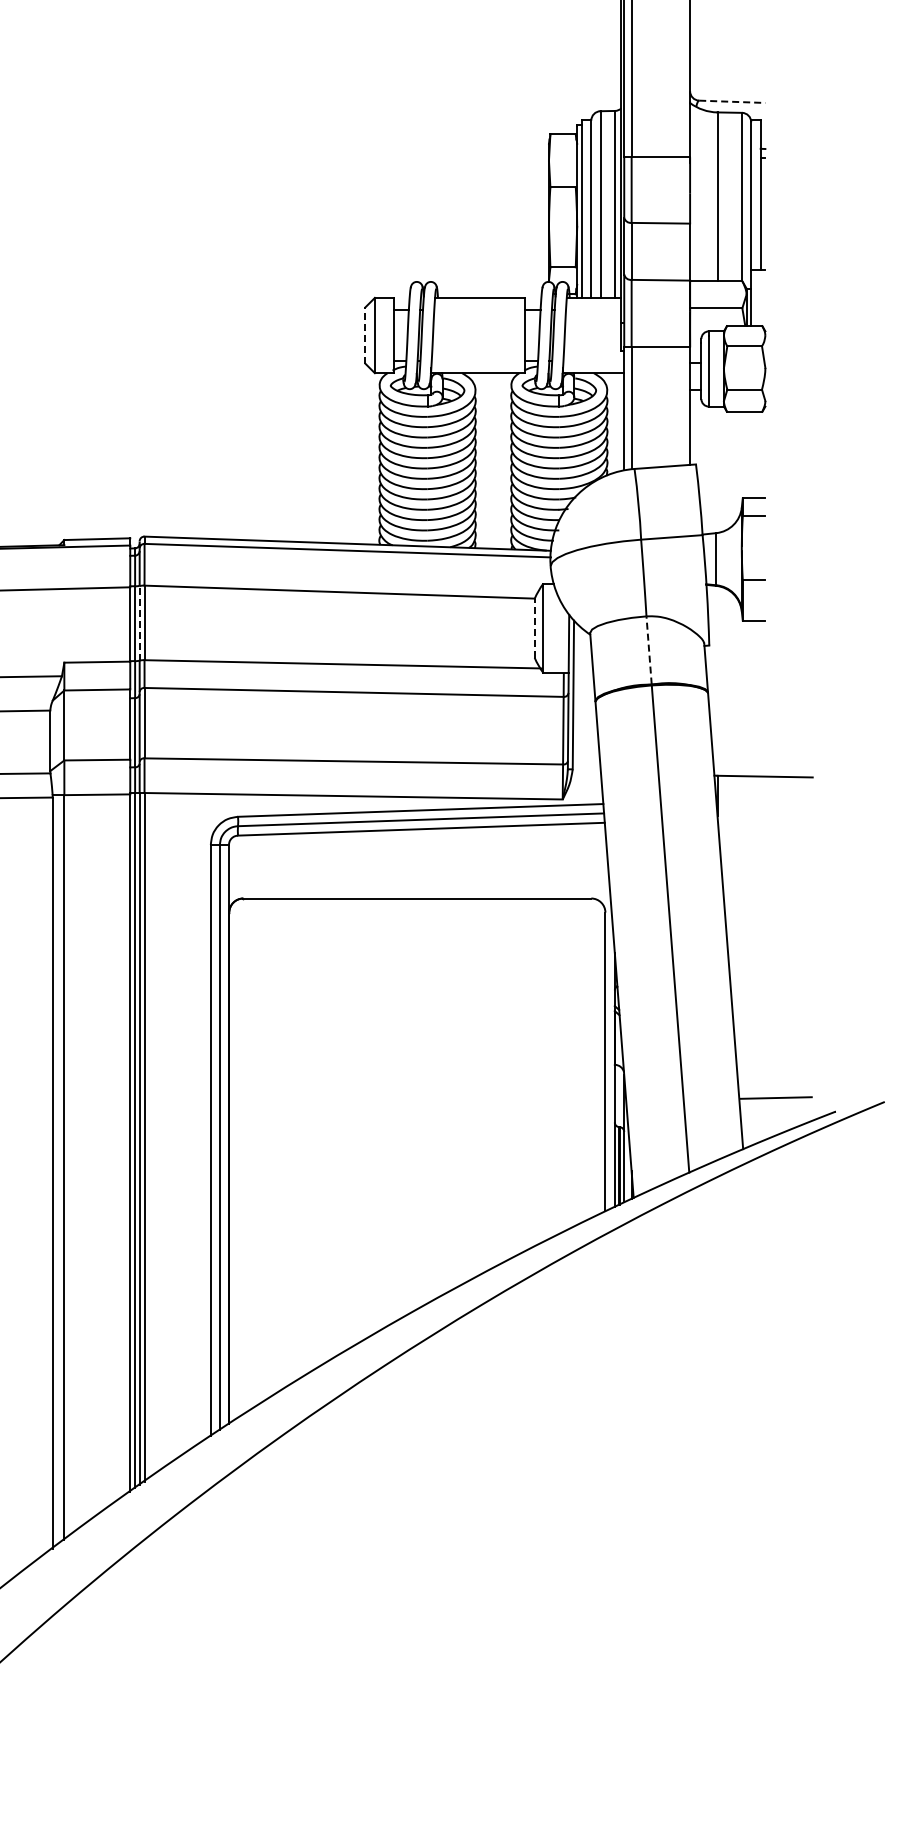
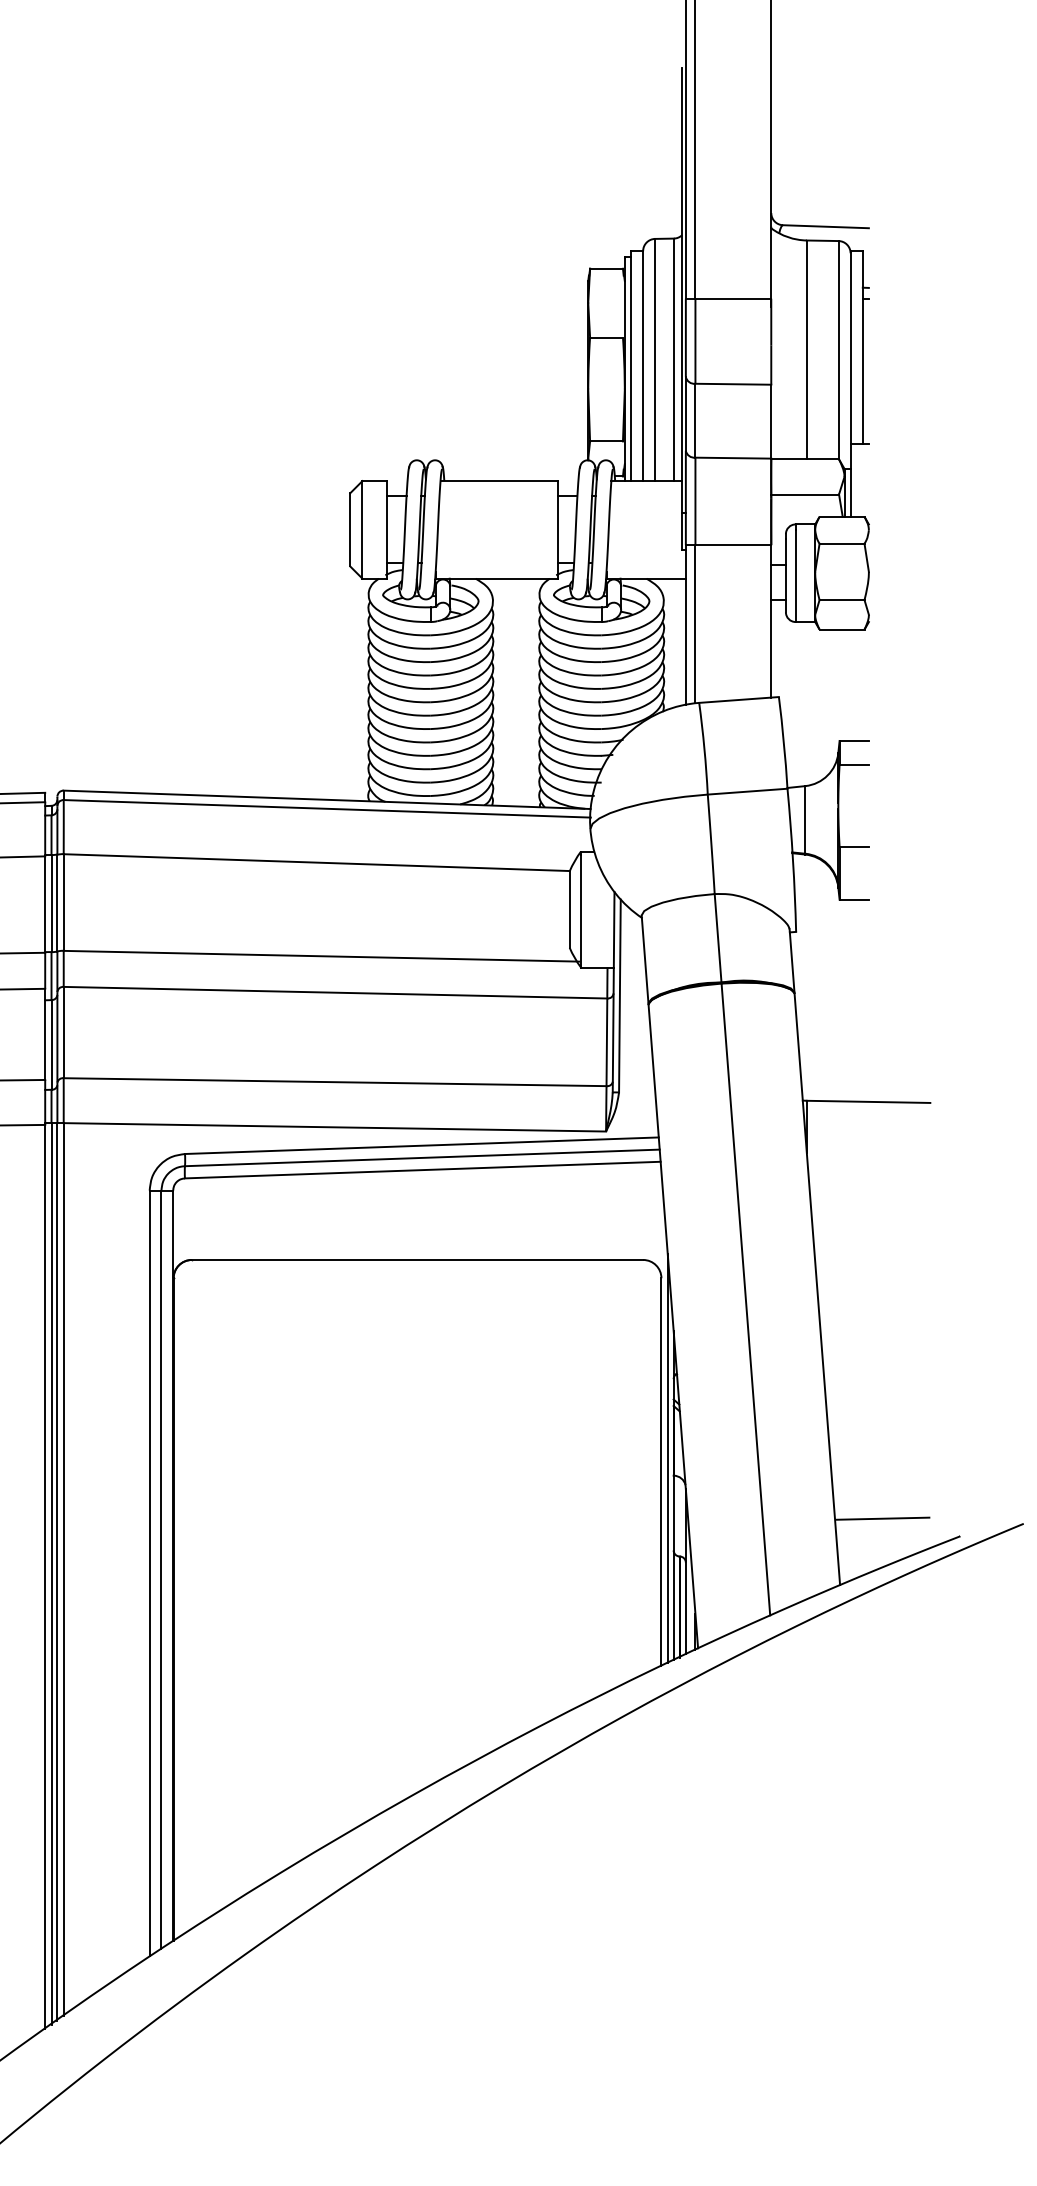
line: (732, 101) -> (826, 226), dashed -> solid
line: (365, 335) -> (350, 529), dashed -> solid
line: (139, 622) -> (57, 902), dashed -> solid
line: (534, 627) -> (569, 908), dashed -> solid
line: (649, 649) -> (718, 937), dashed -> solid
line: (610, 1051) -> (668, 1458), added

